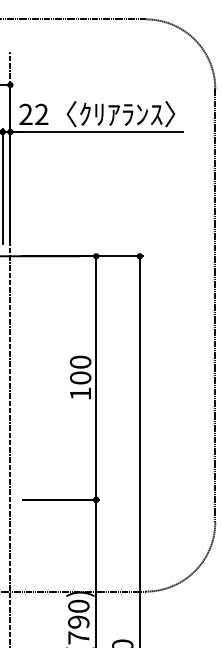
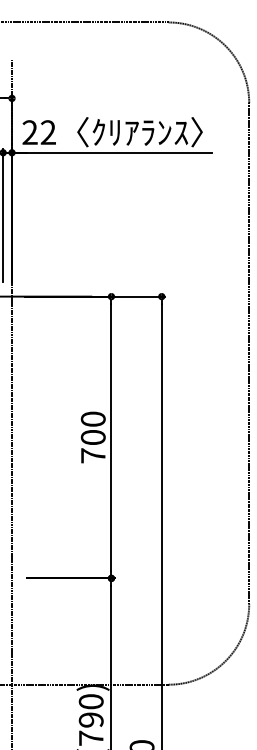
text: (80, 393) -> (93, 455), 100 -> 700

